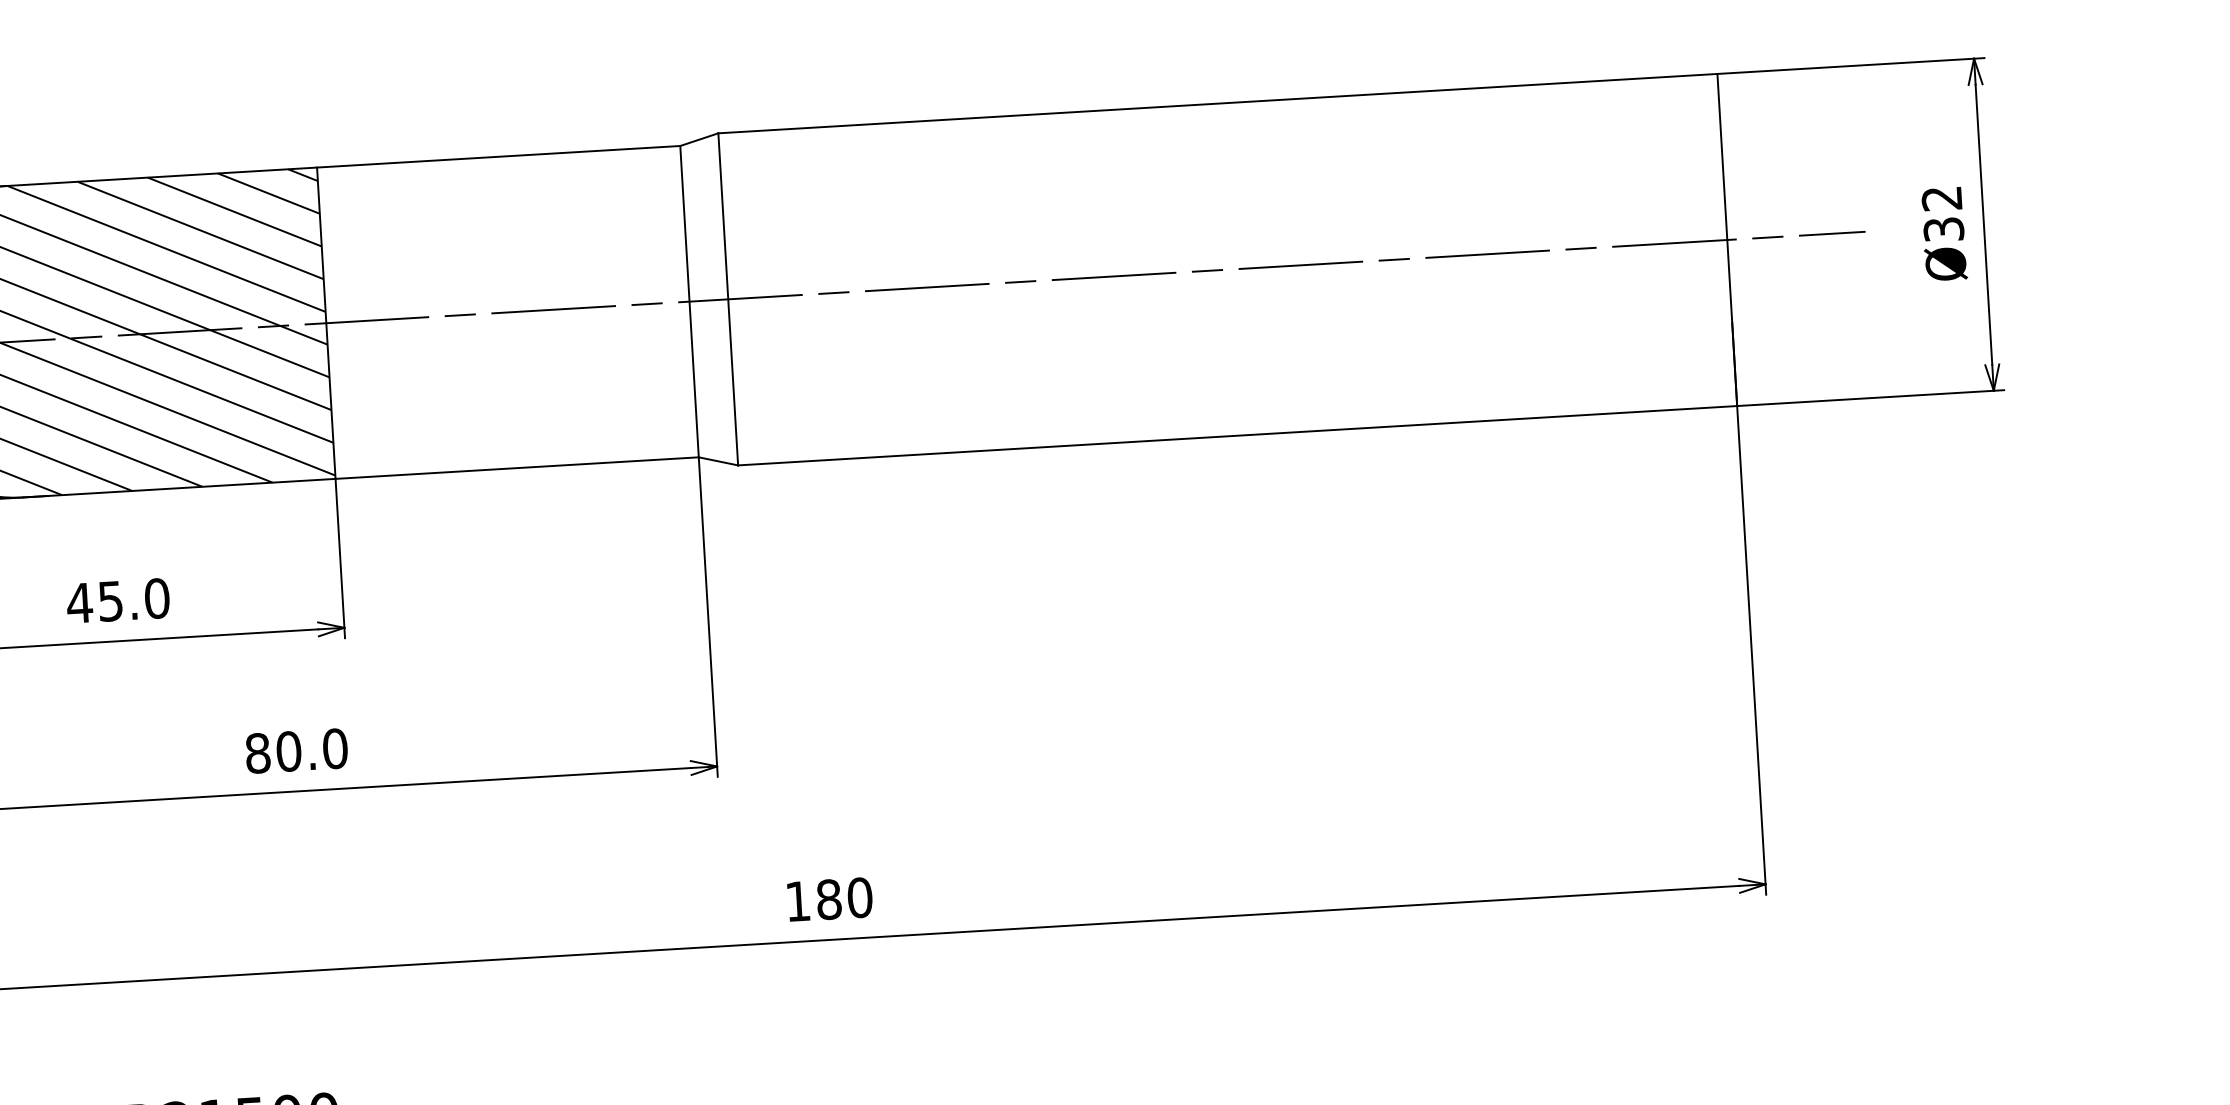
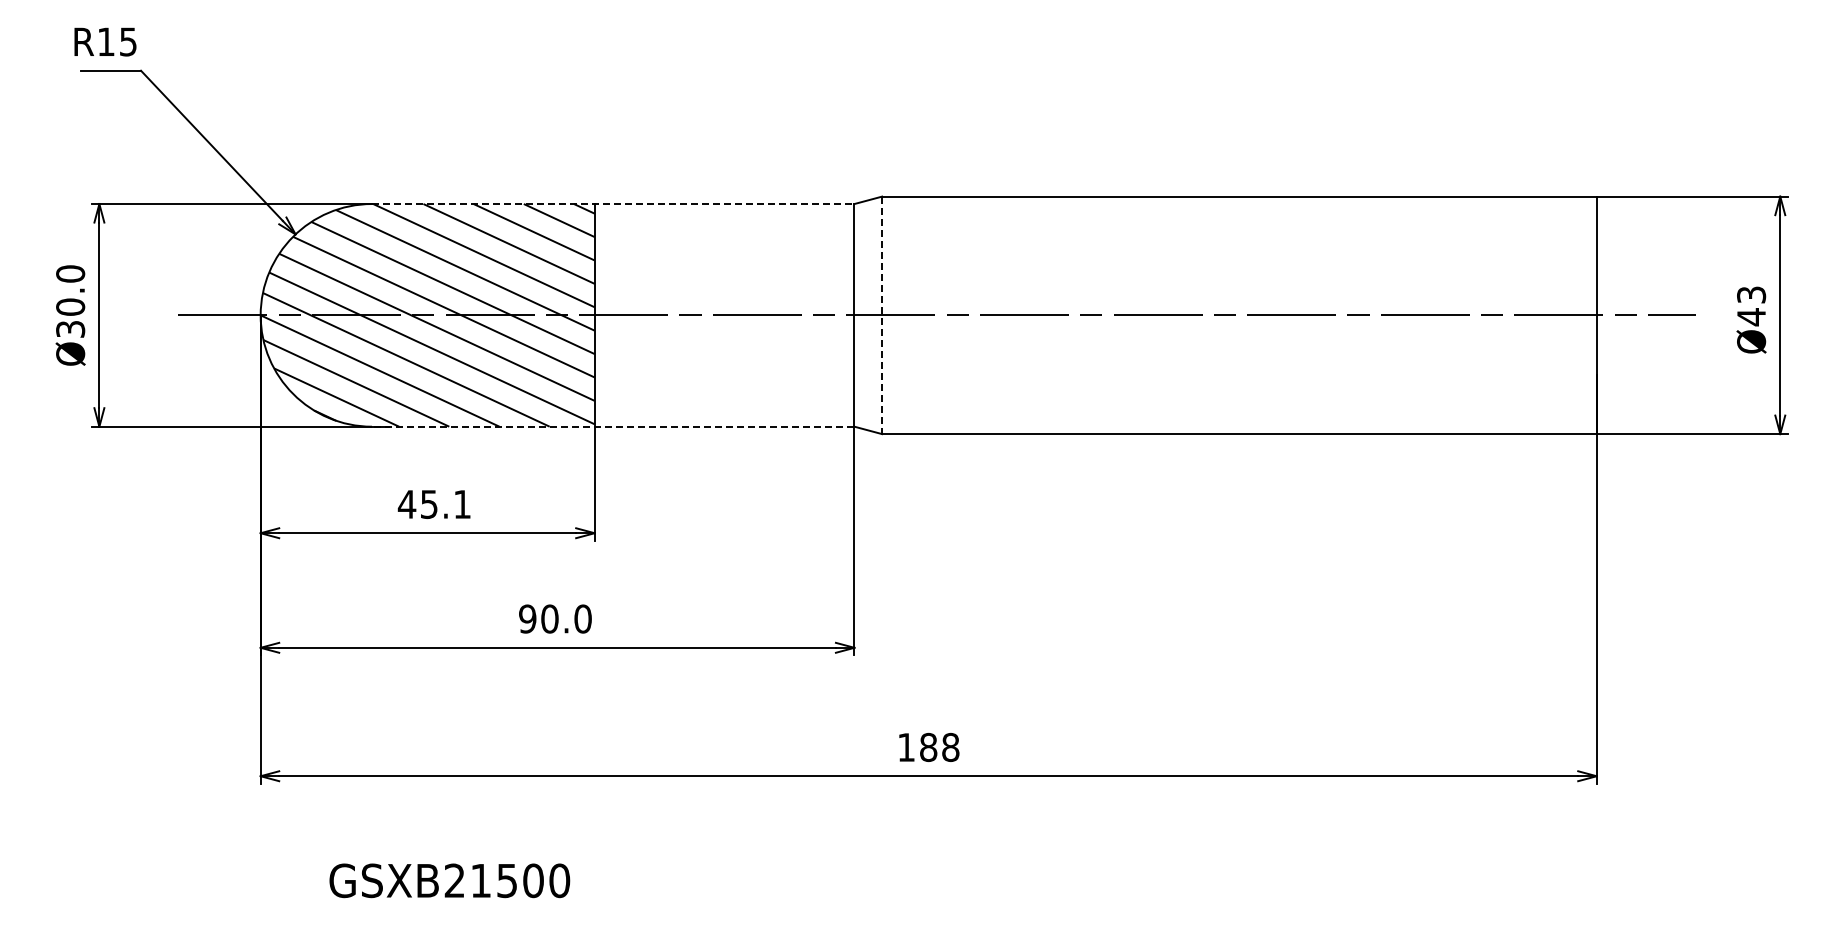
line: (343, 166) -> (613, 204), solid -> dashed
text: (1942, 214) -> (1751, 306), Ø32 -> Ø43
line: (728, 299) -> (882, 315), solid -> dashed
line: (360, 477) -> (612, 426), solid -> dashed
text: (157, 597) -> (462, 503), 45.0 -> 45.1
text: (257, 752) -> (527, 618), 80.0 -> 90.0
text: (859, 897) -> (950, 747), 180 -> 188

